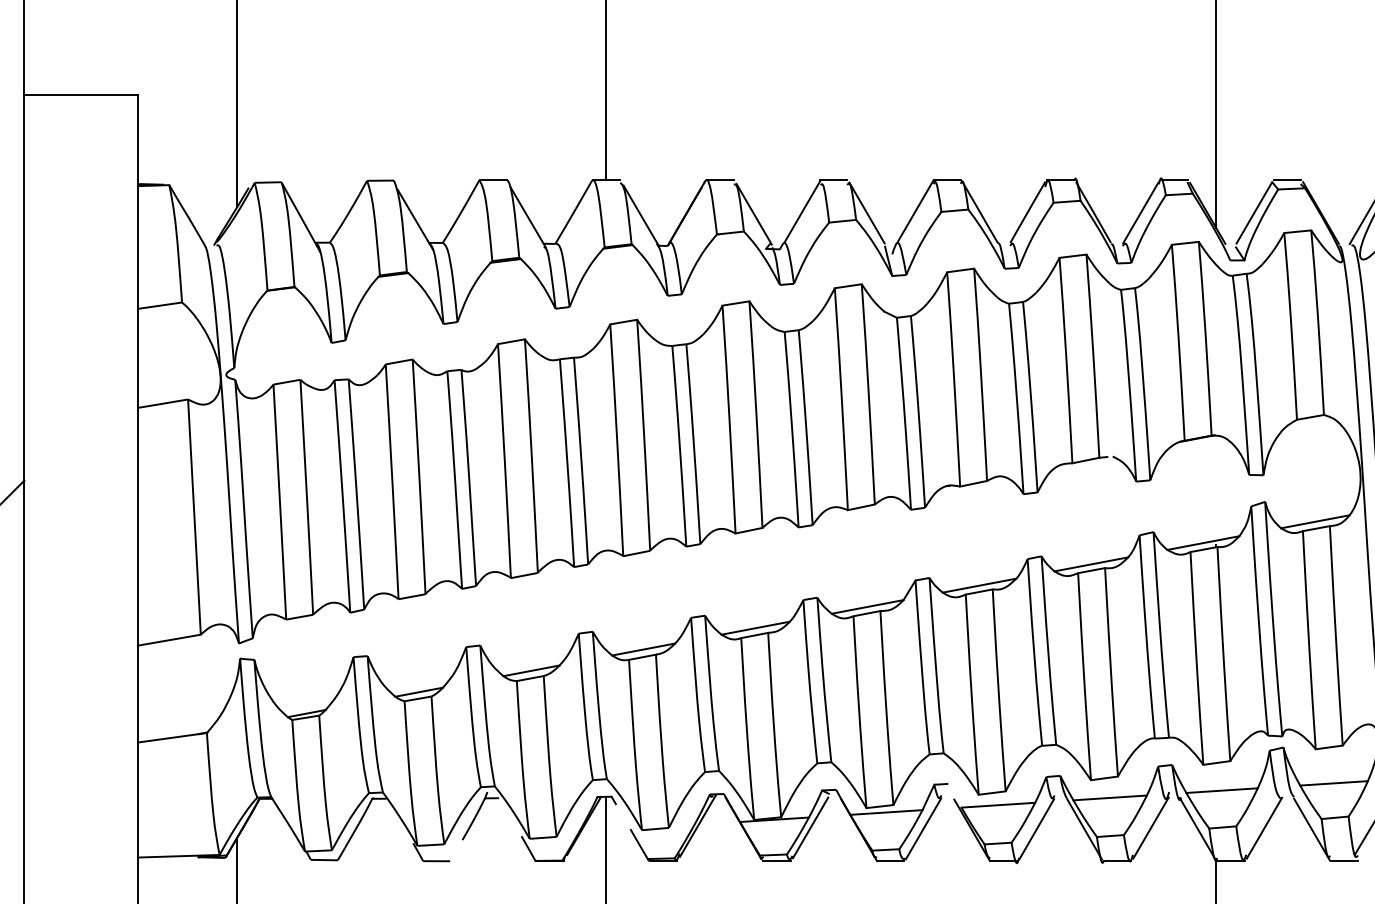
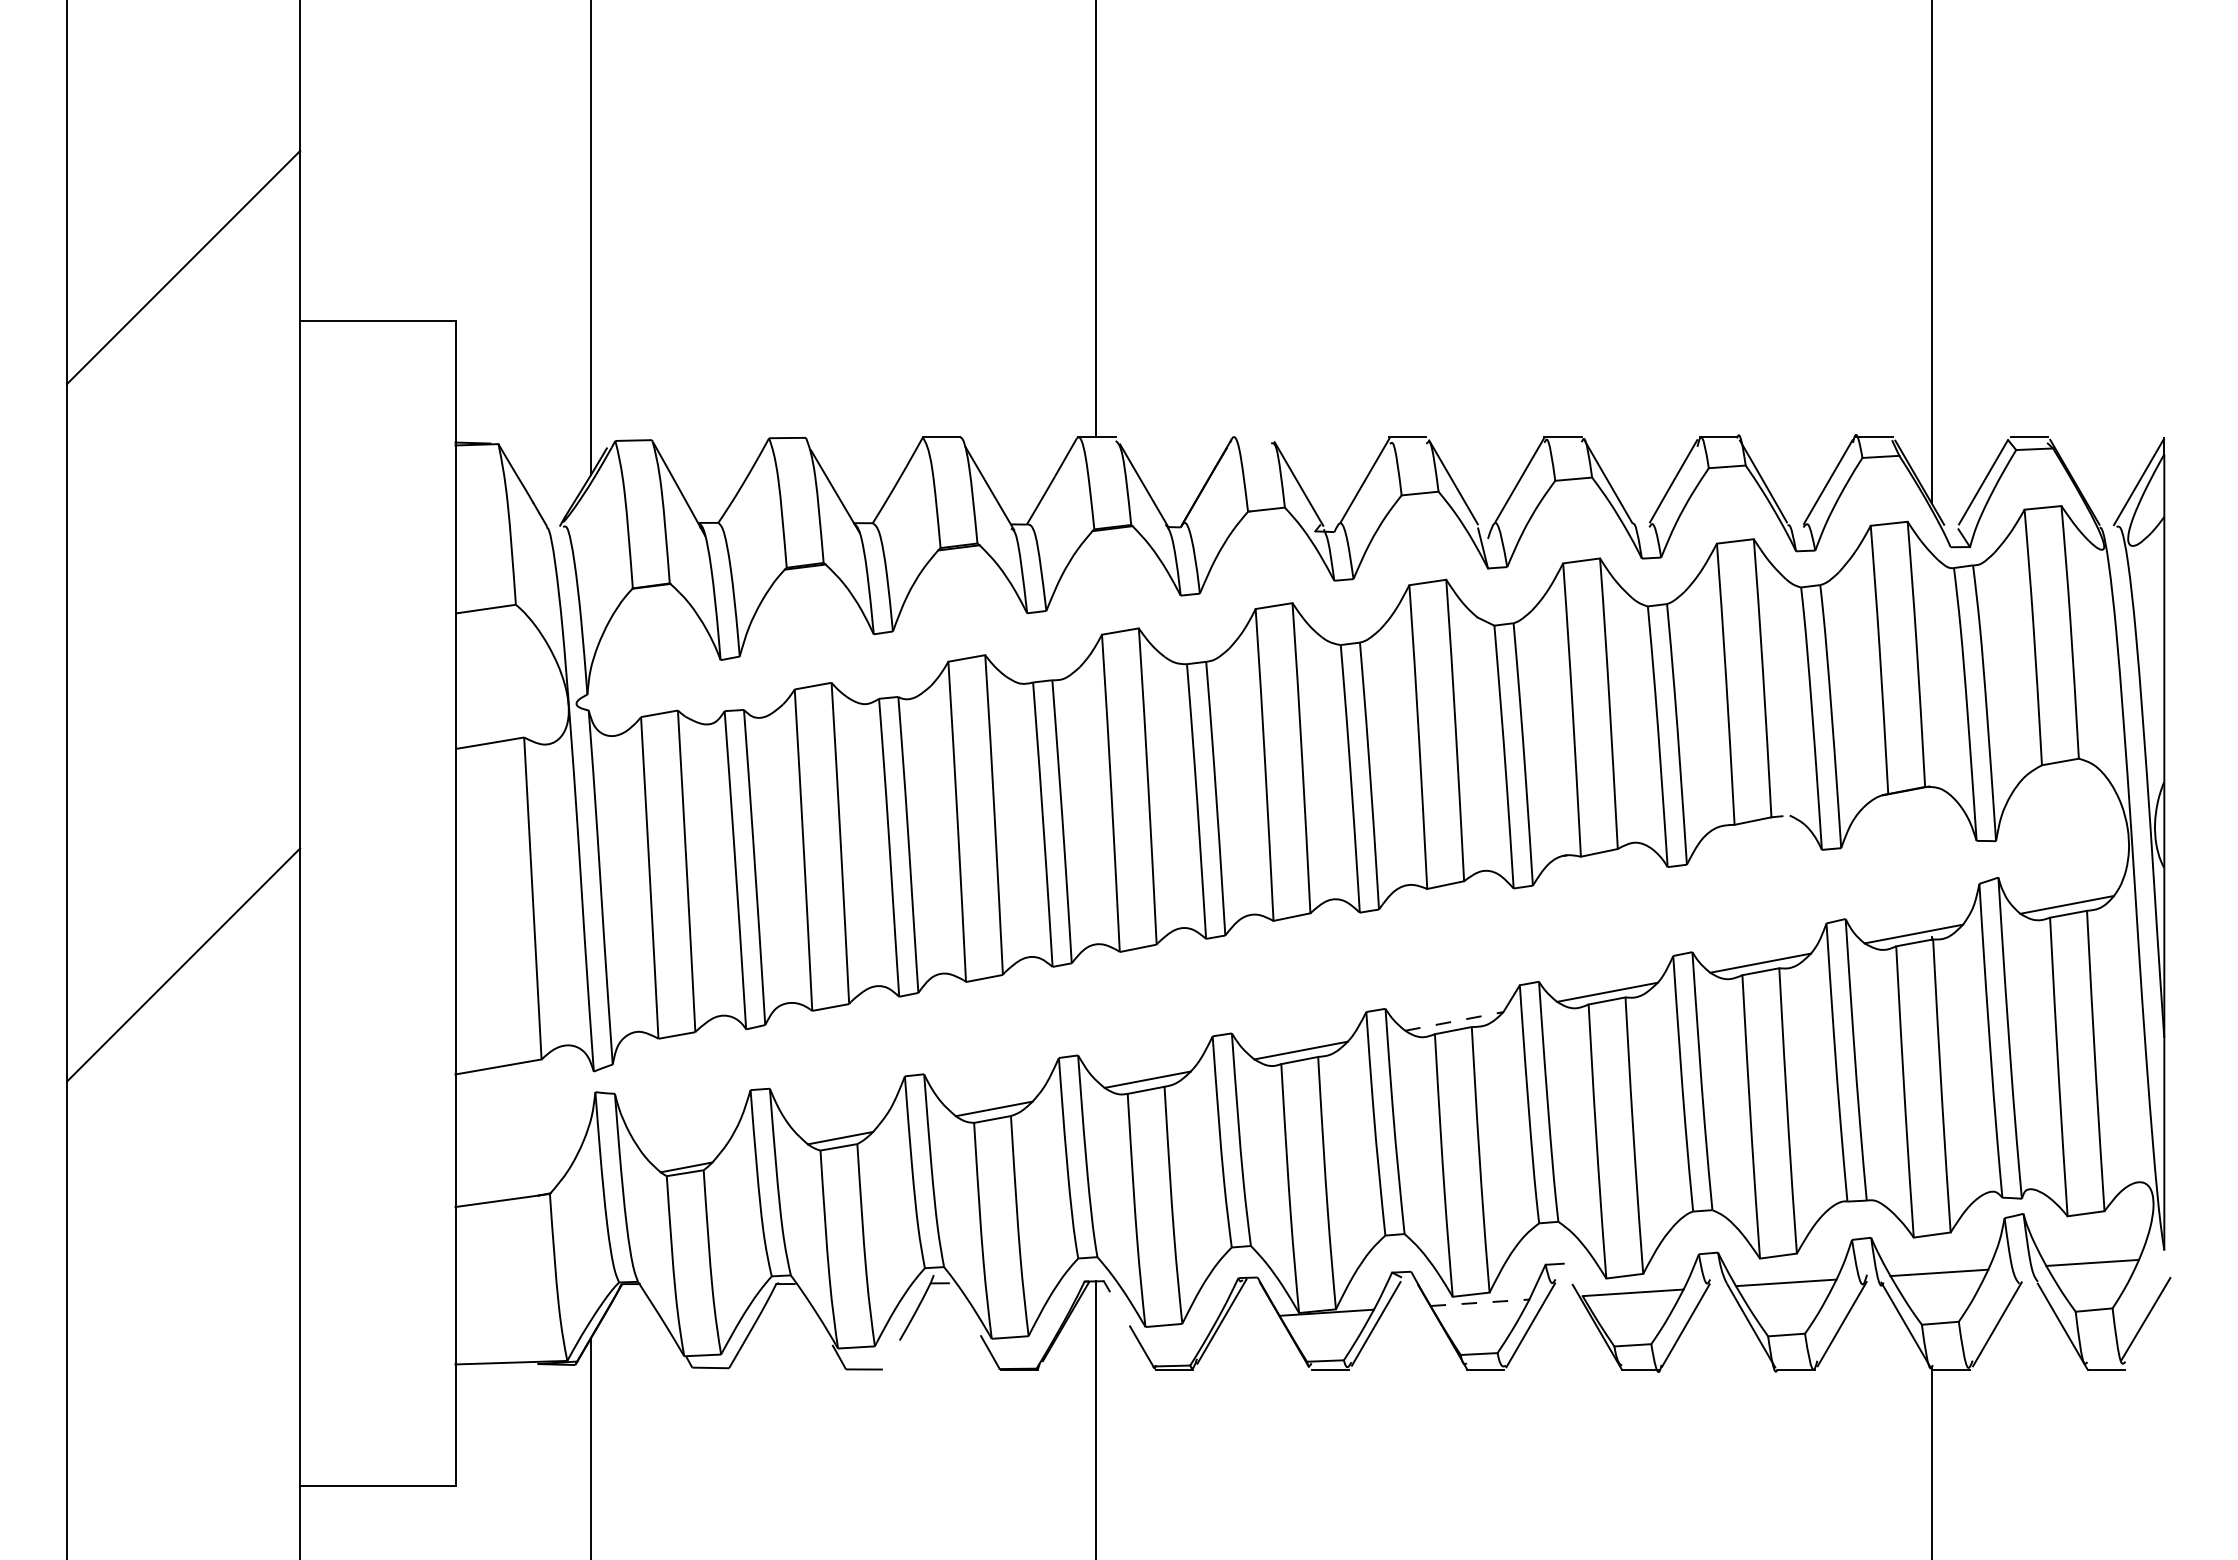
line: (720, 180) -> (1252, 437), removed
line: (867, 606) -> (1454, 1021), solid -> dashed
line: (886, 812) -> (1480, 1302), solid -> dashed

